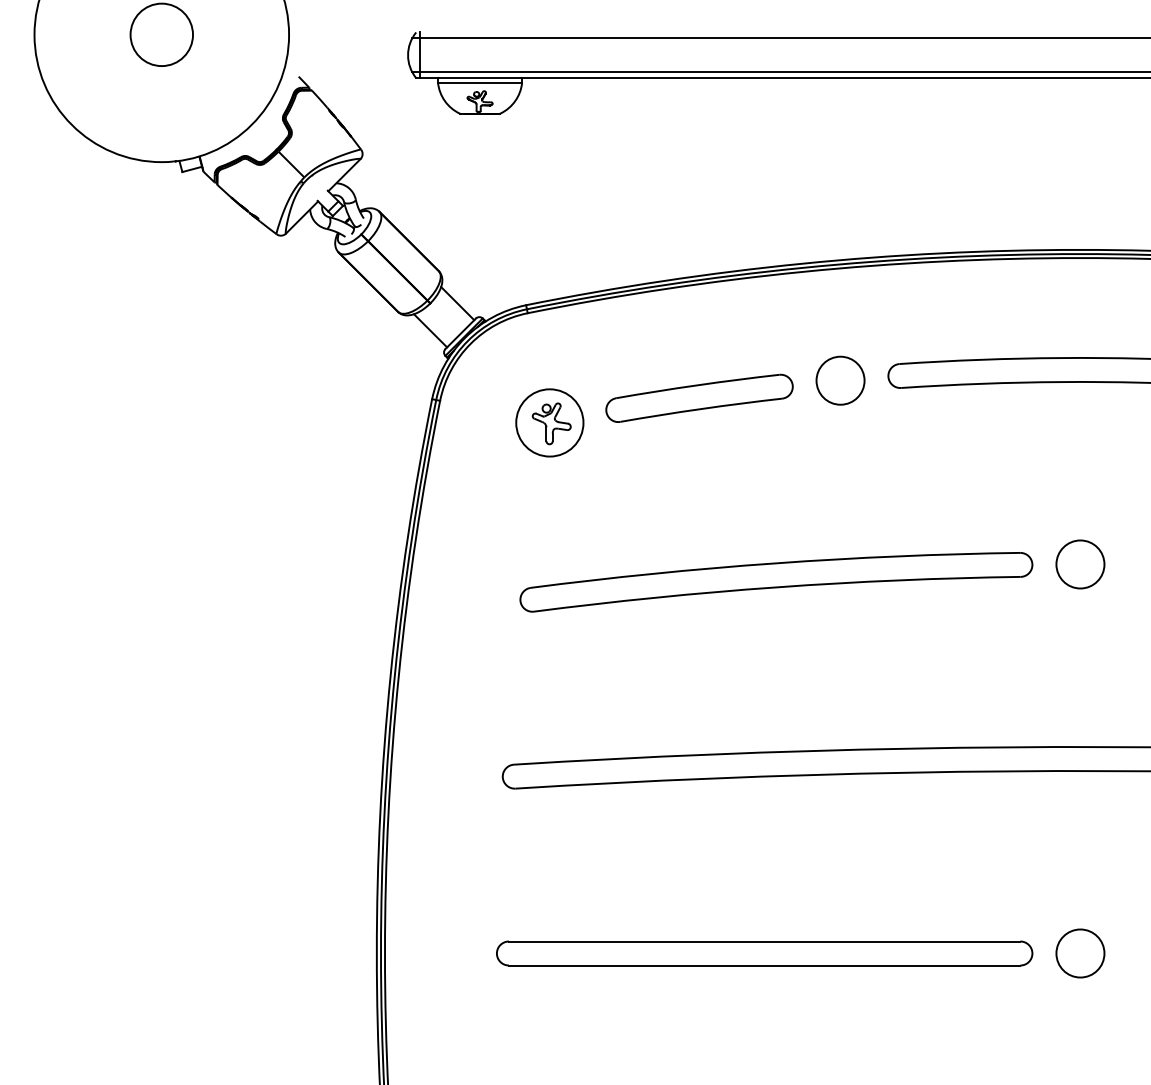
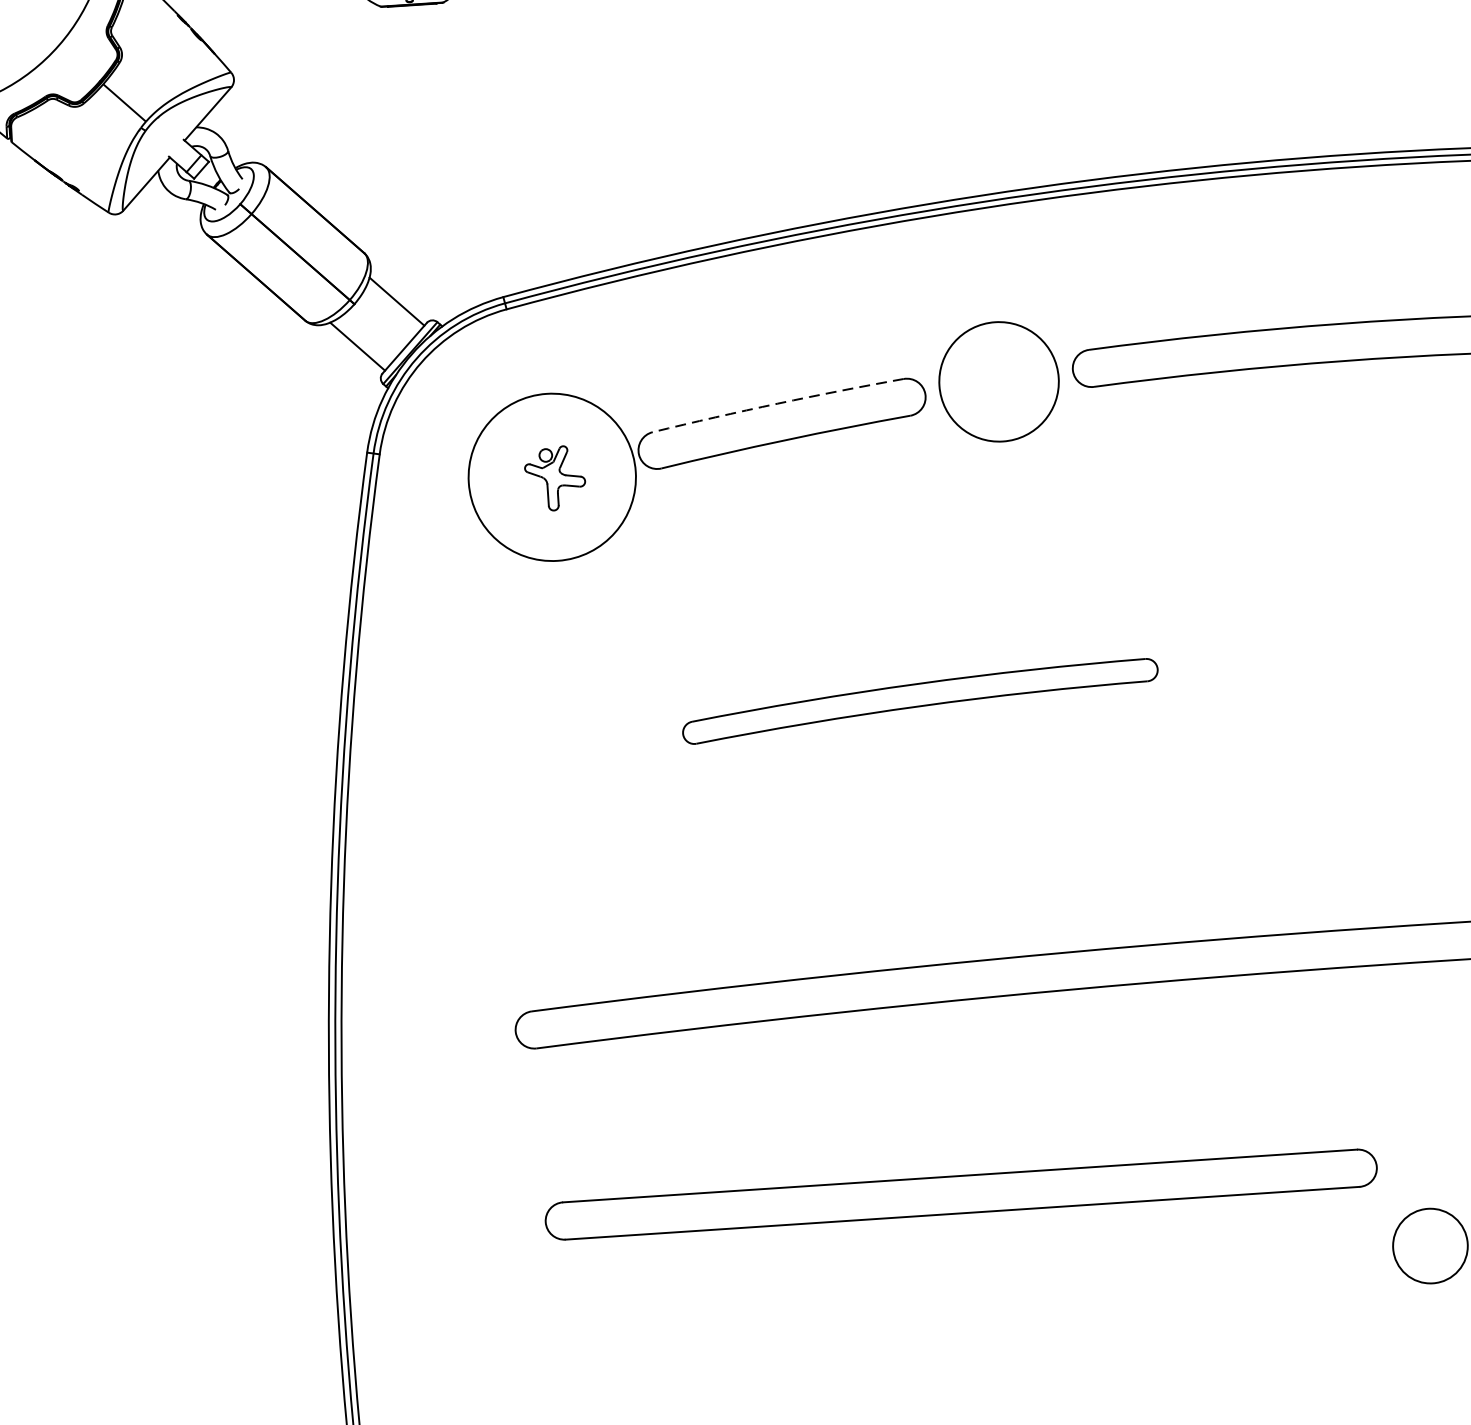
circle: (840, 380) -> (998, 381), size x1.6
arc: (697, 385) -> (777, 404), solid -> dashed
circle: (549, 422) -> (551, 476), size x1.6
circle: (1080, 564) -> (1390, 642), removed
part: (776, 582) -> (920, 701), size x0.6
part: (764, 953) -> (961, 1194), moved

